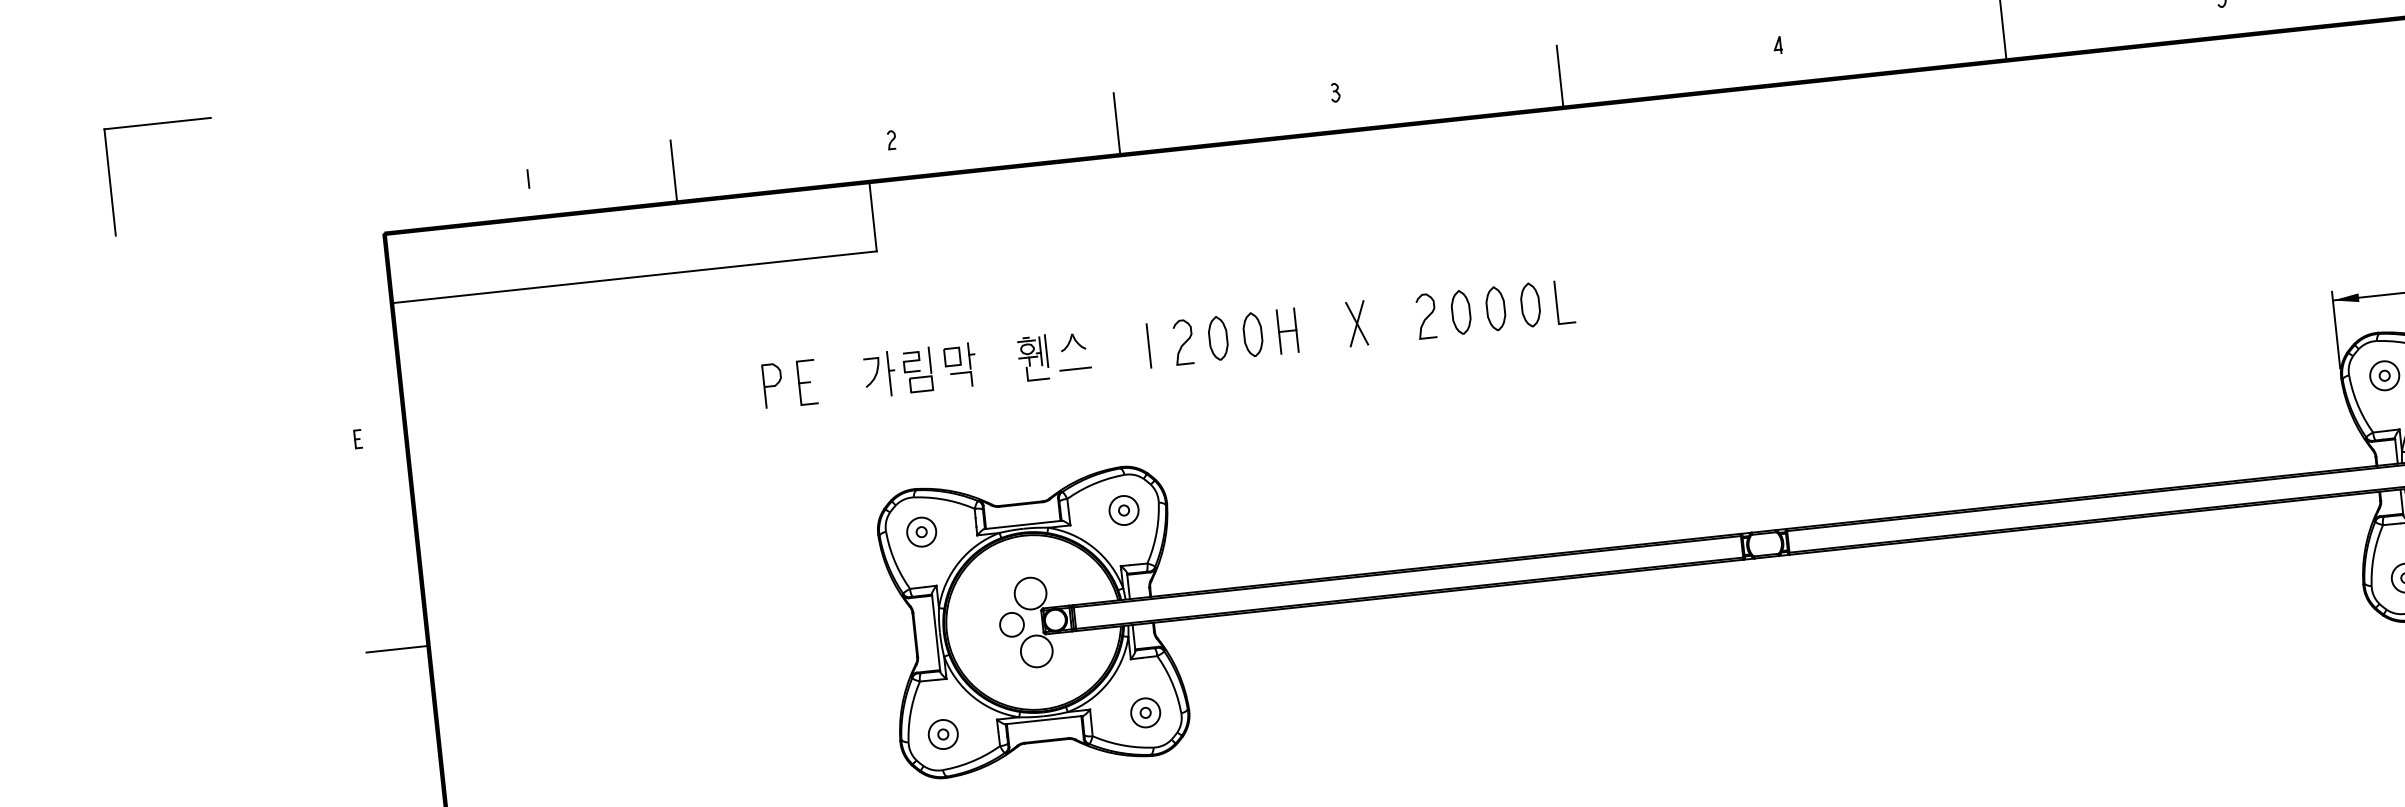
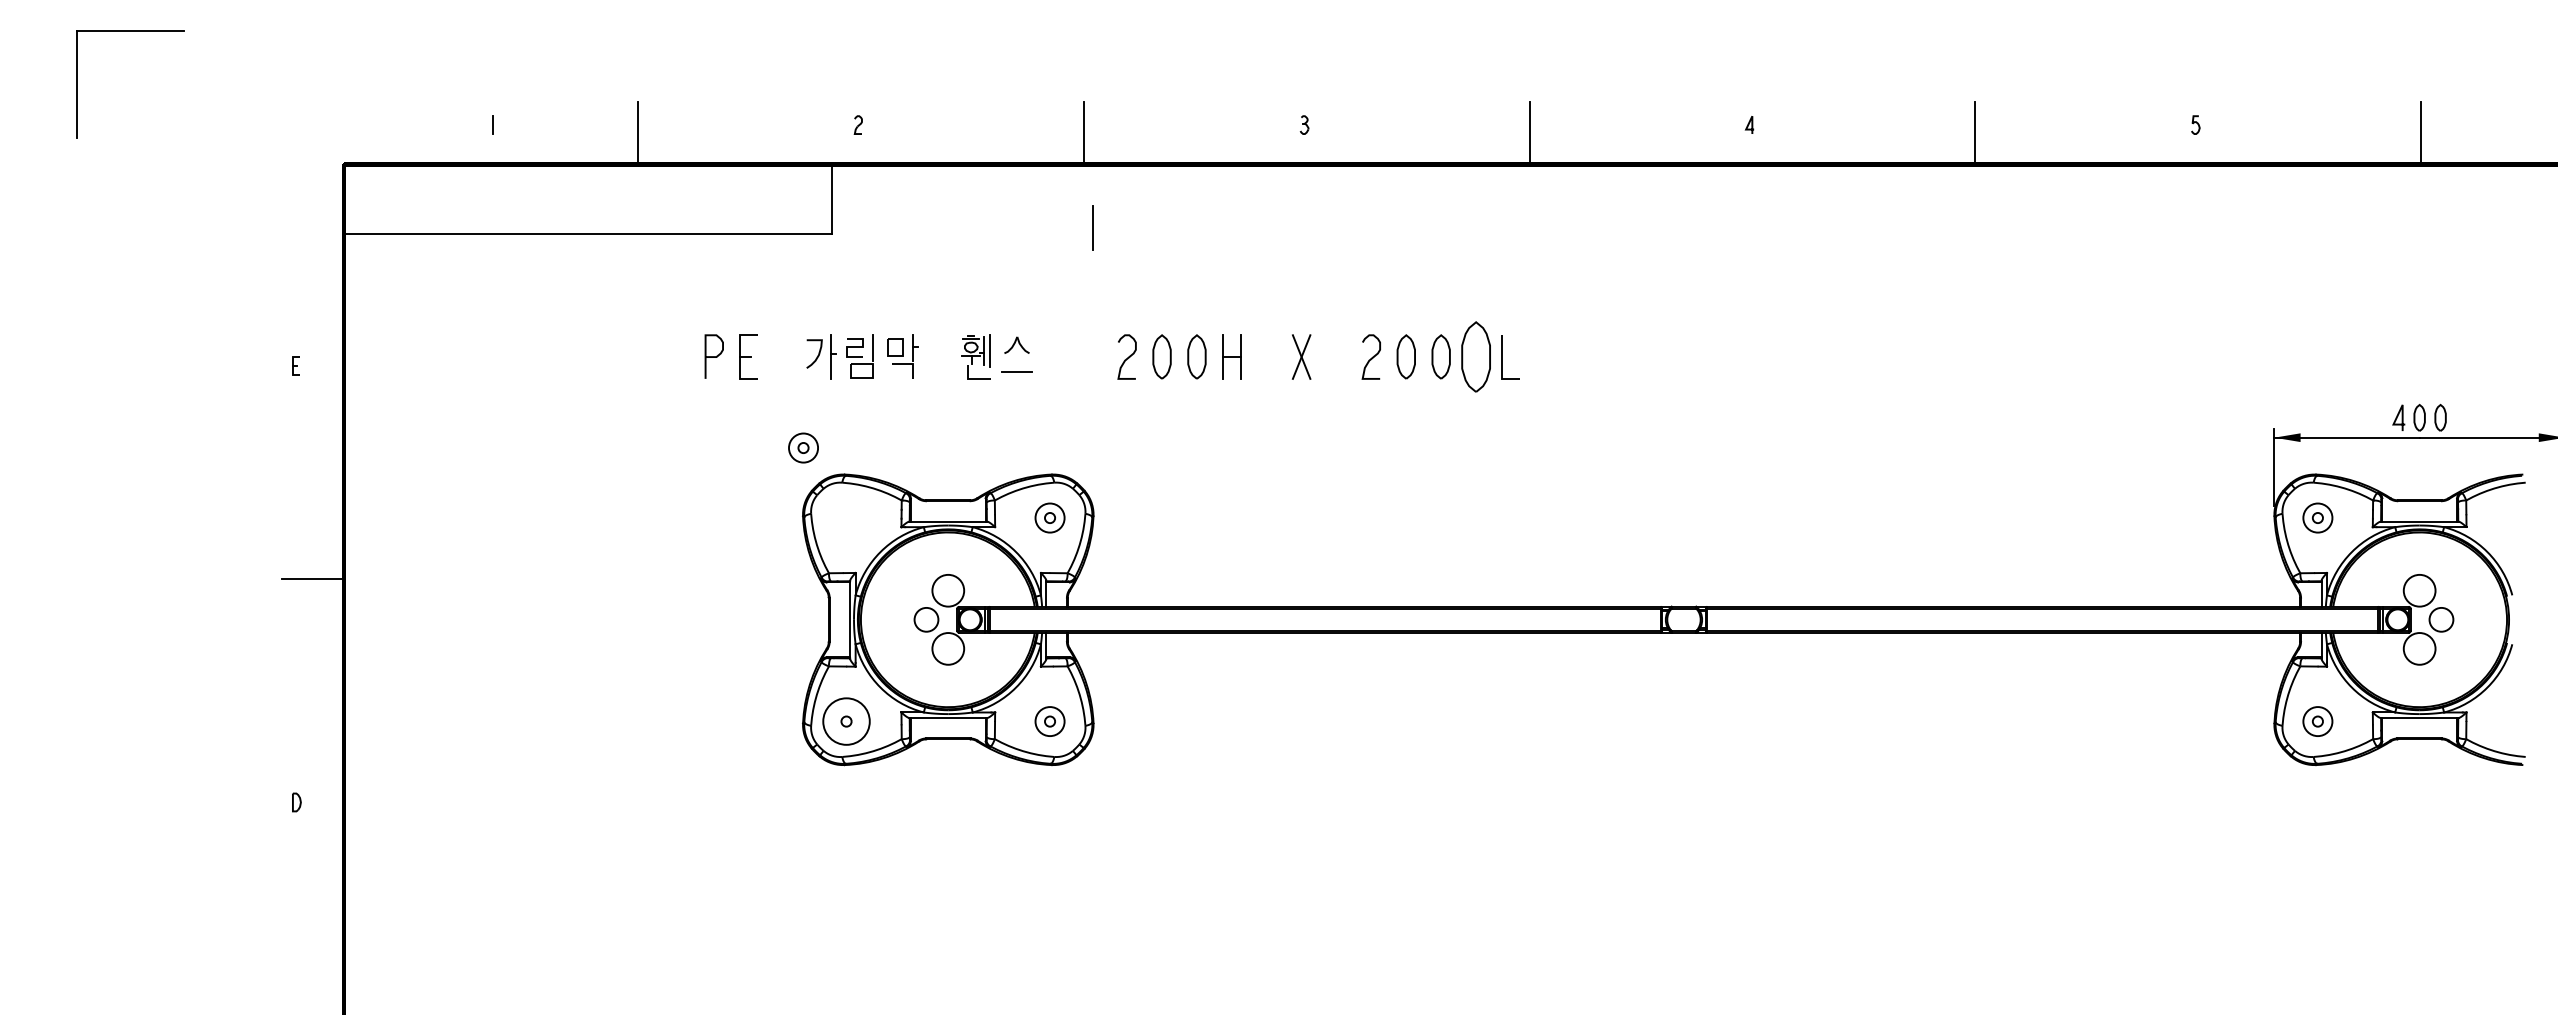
part: (1529, 304) -> (1475, 356), size x1.6
line: (1148, 345) -> (1092, 227), moved
part: (921, 531) -> (803, 447), moved
circle: (943, 734) -> (846, 721), size x1.6

